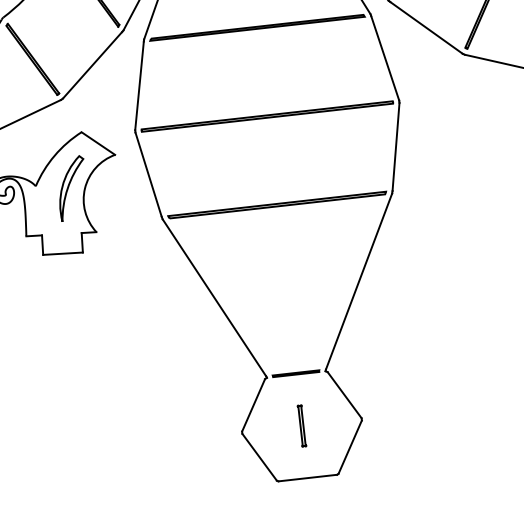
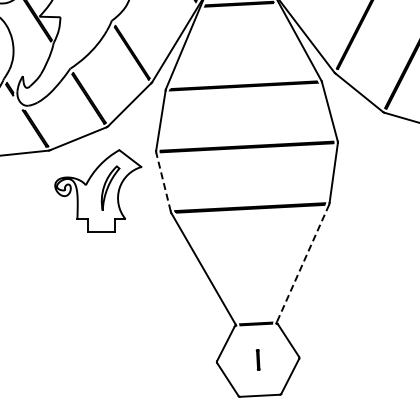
line: (148, 174) -> (163, 181), solid -> dashed
line: (358, 281) -> (302, 263), solid -> dashed
part: (302, 425) -> (258, 359), size x0.7

